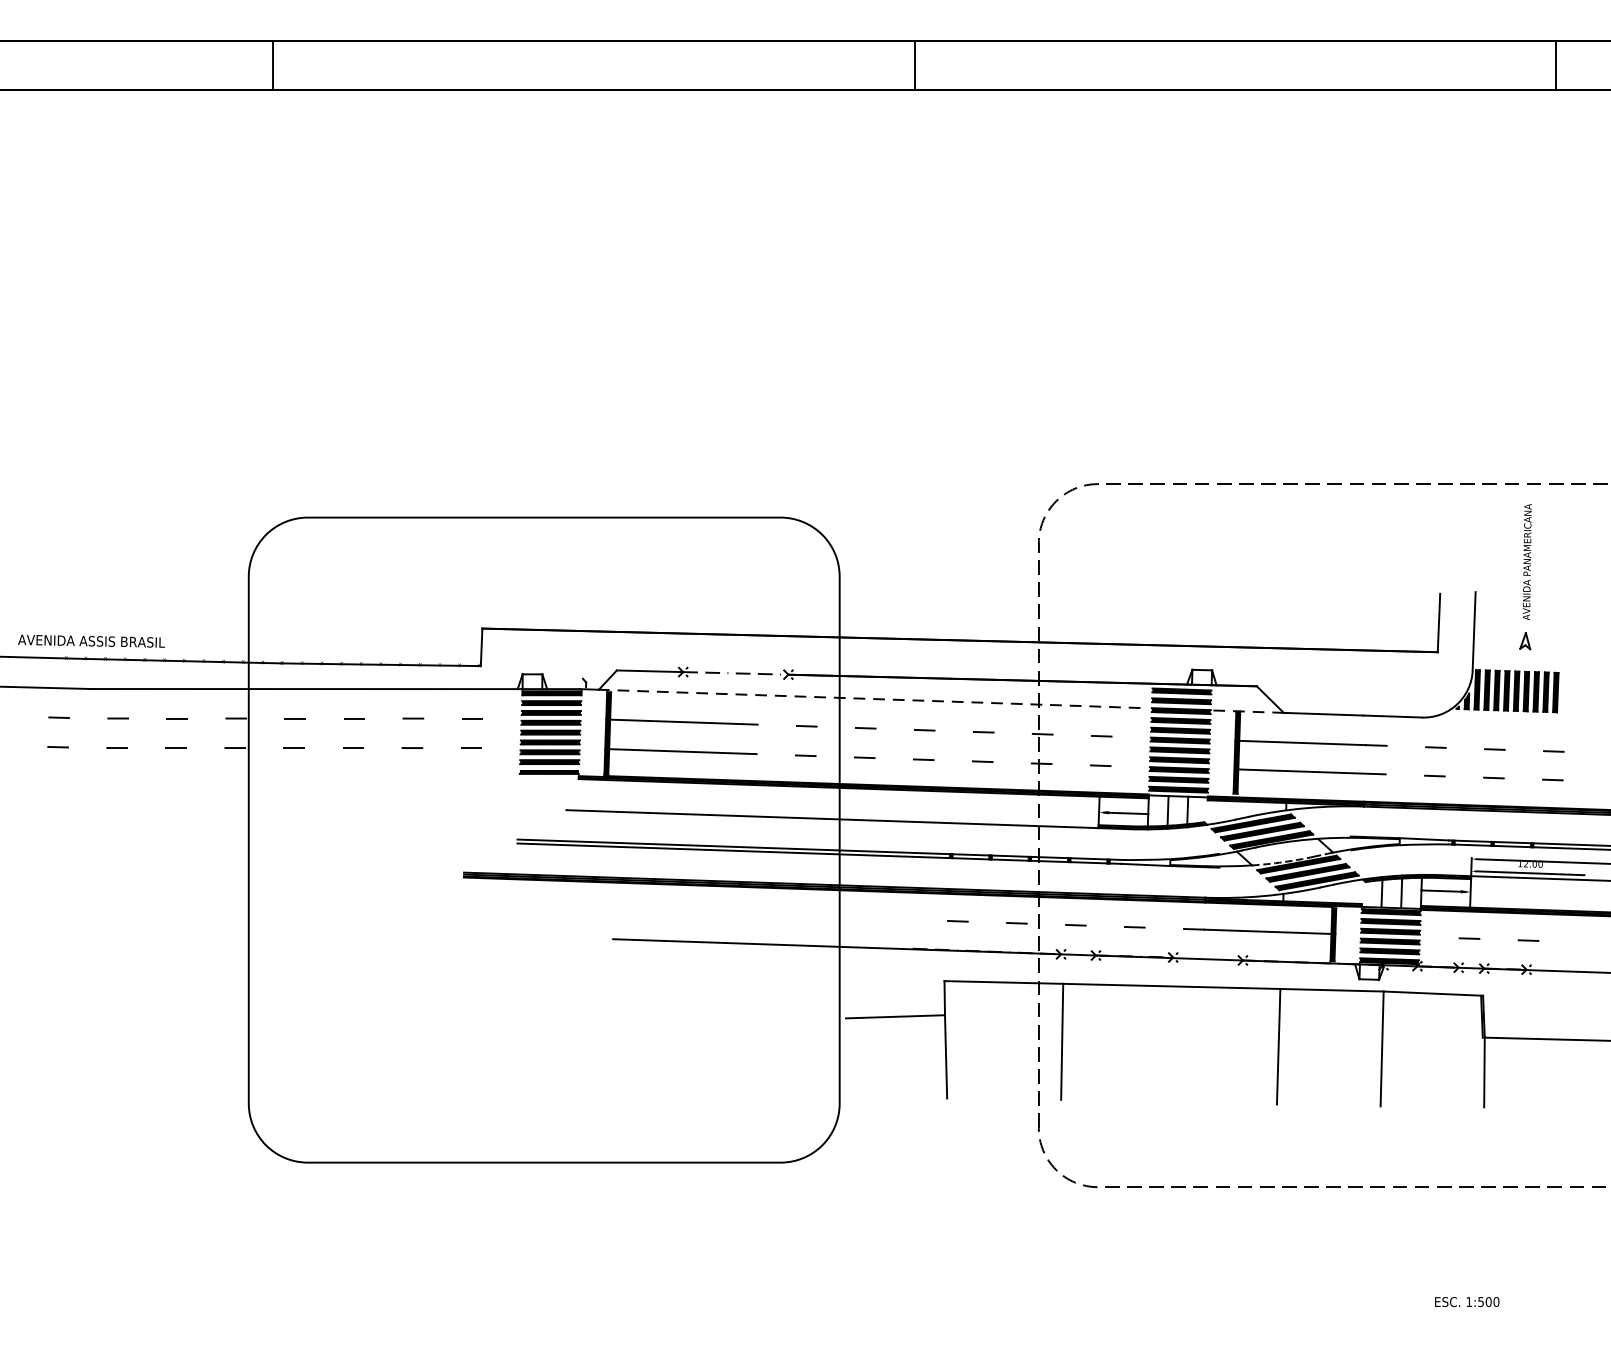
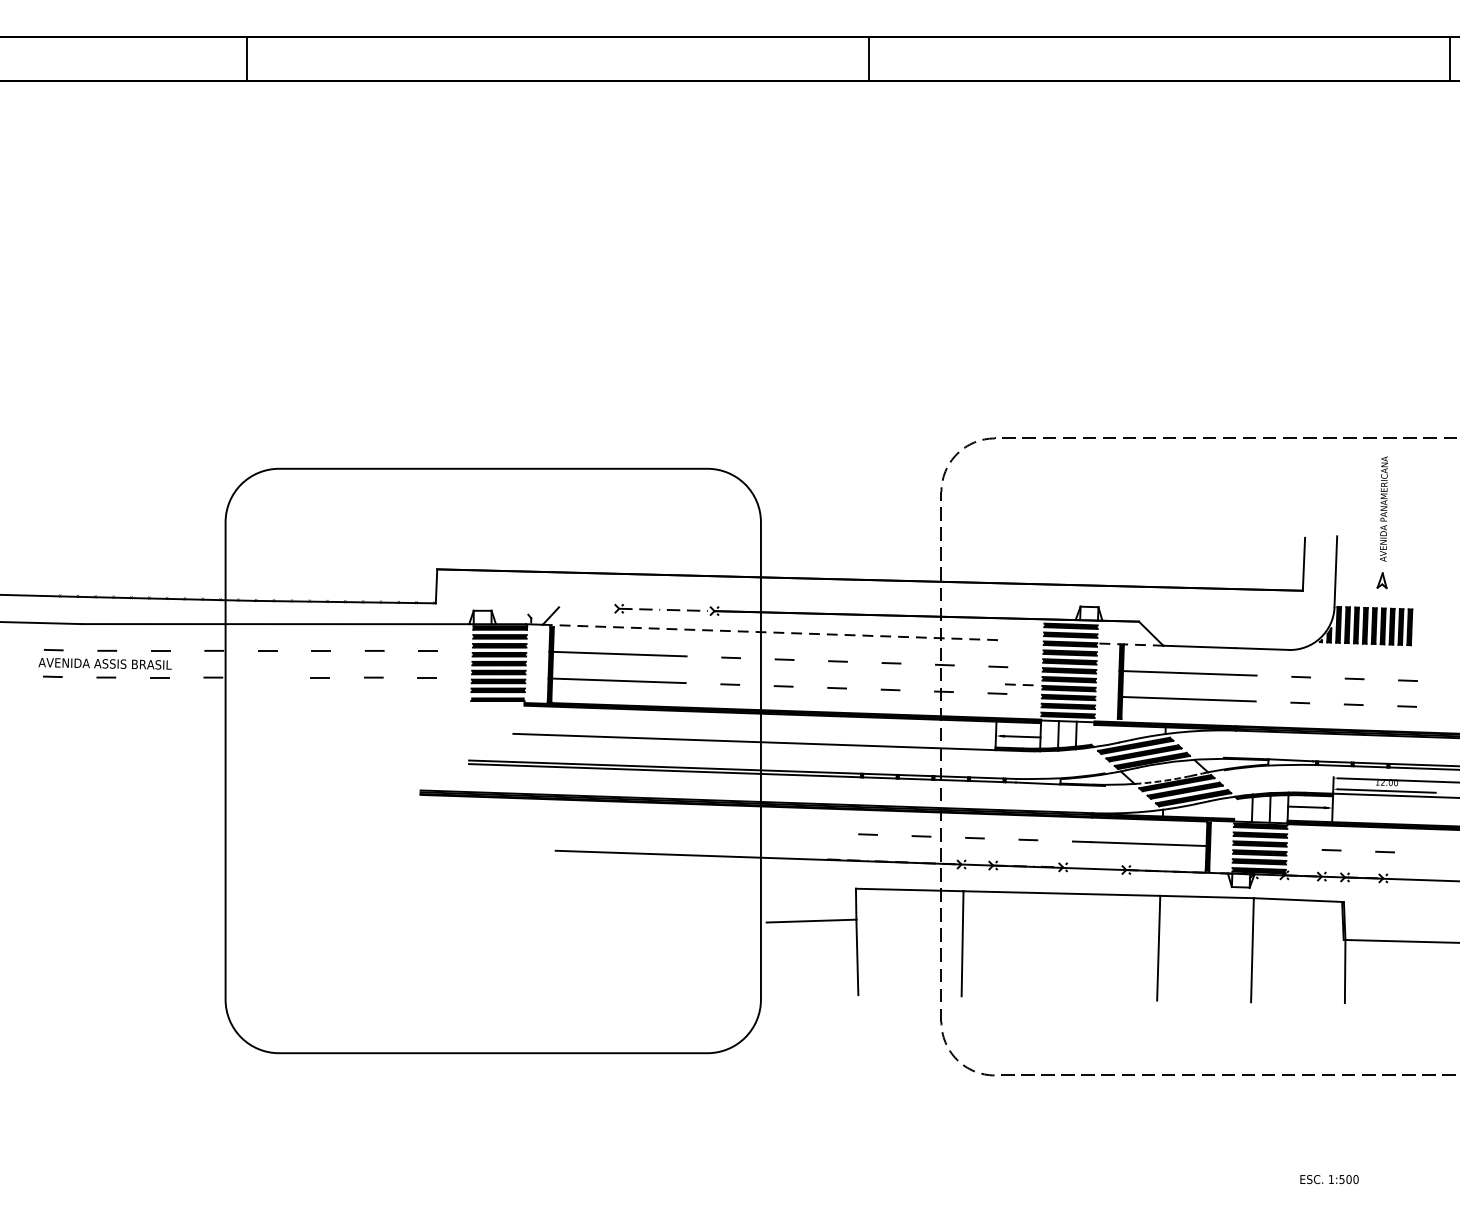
line: (914, 64) -> (868, 58), moved
line: (1556, 64) -> (1450, 58), moved
text: (90, 640) -> (104, 663), moved
line: (650, 670) -> (589, 607), removed
line: (1128, 707) -> (1022, 684), moved
line: (293, 747) -> (266, 677), removed

